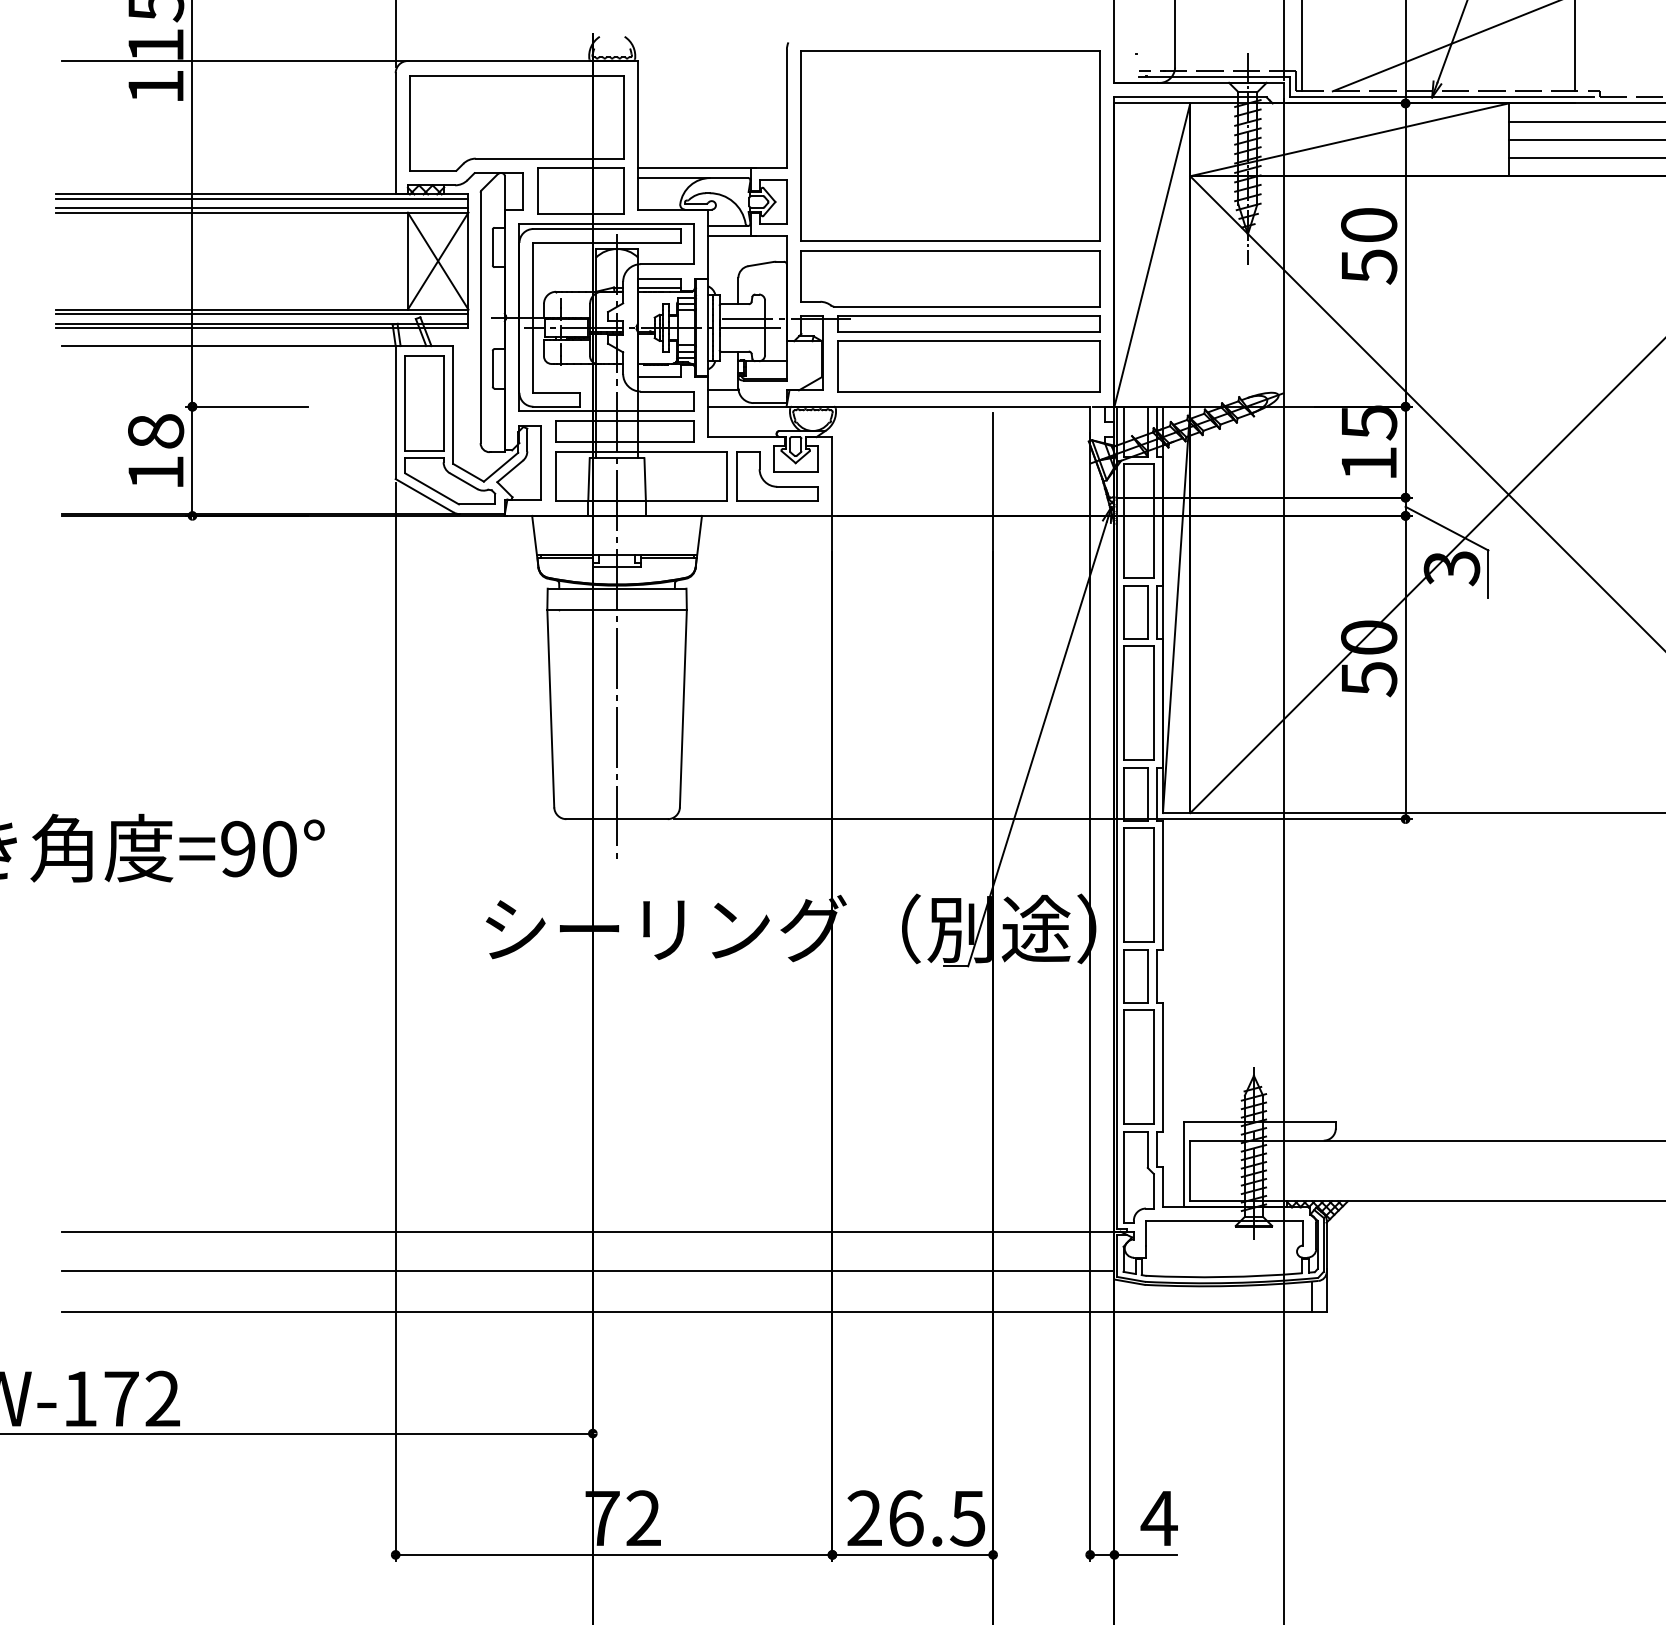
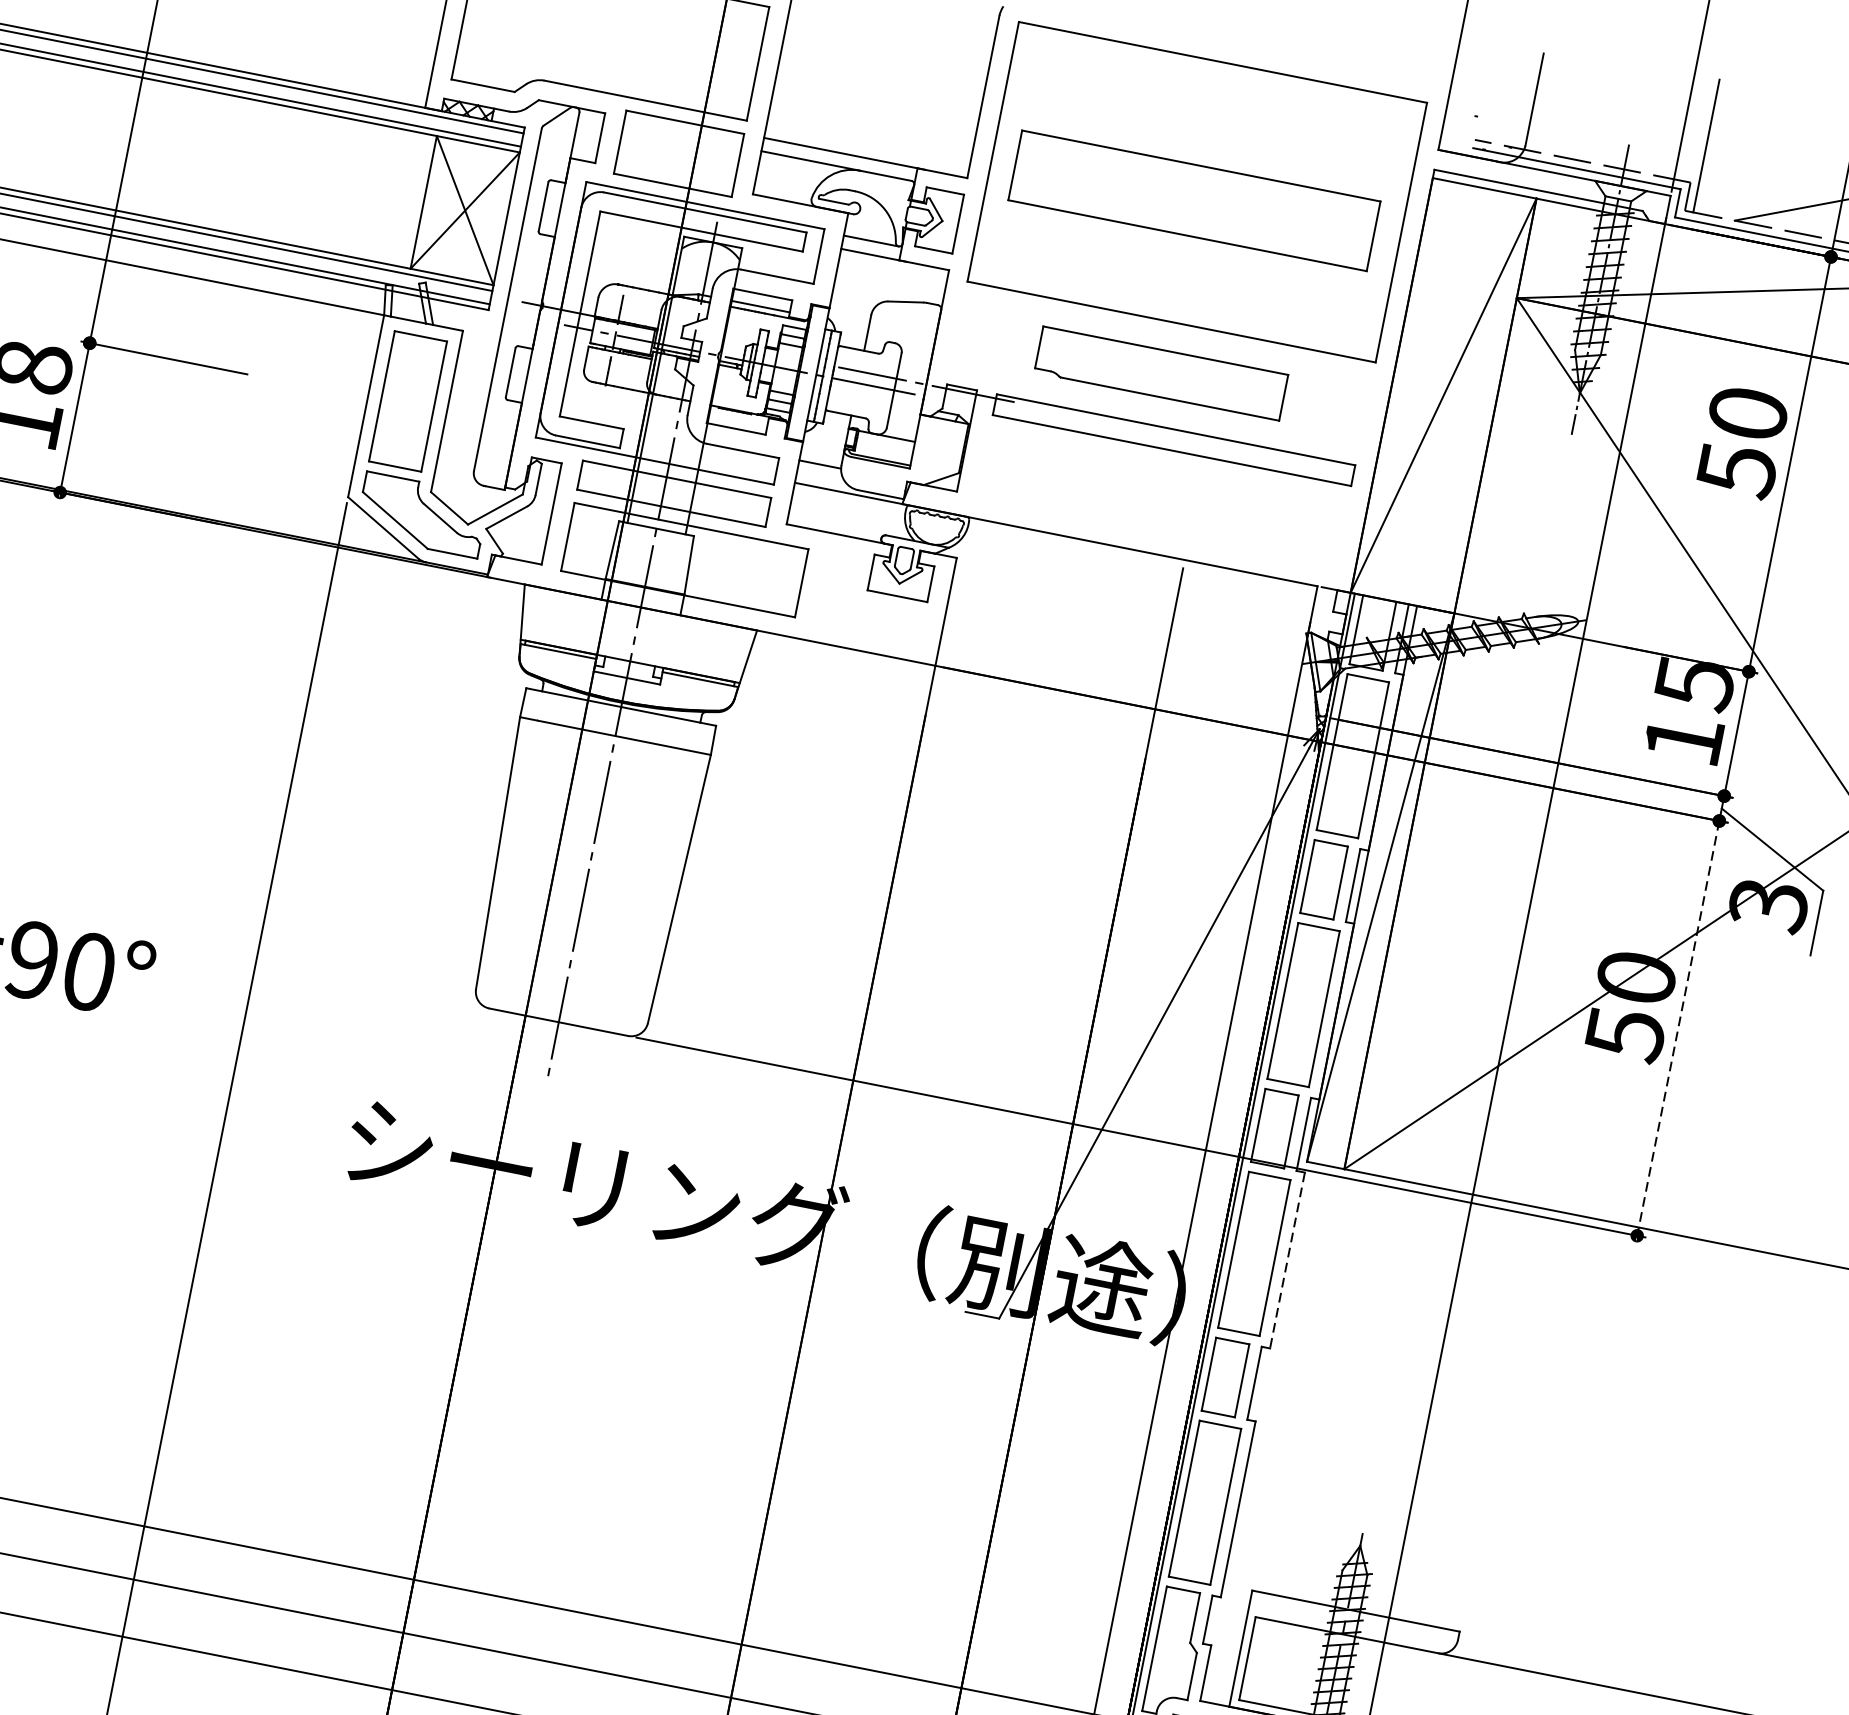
part: (950, 278) -> (1161, 373), size x0.6
part: (968, 366) -> (1193, 200), moved
part: (776, 485) -> (867, 609), removed
line: (1405, 667) -> (1678, 1028), solid -> dashed
line: (1162, 885) -> (1286, 1260), solid -> dashed

